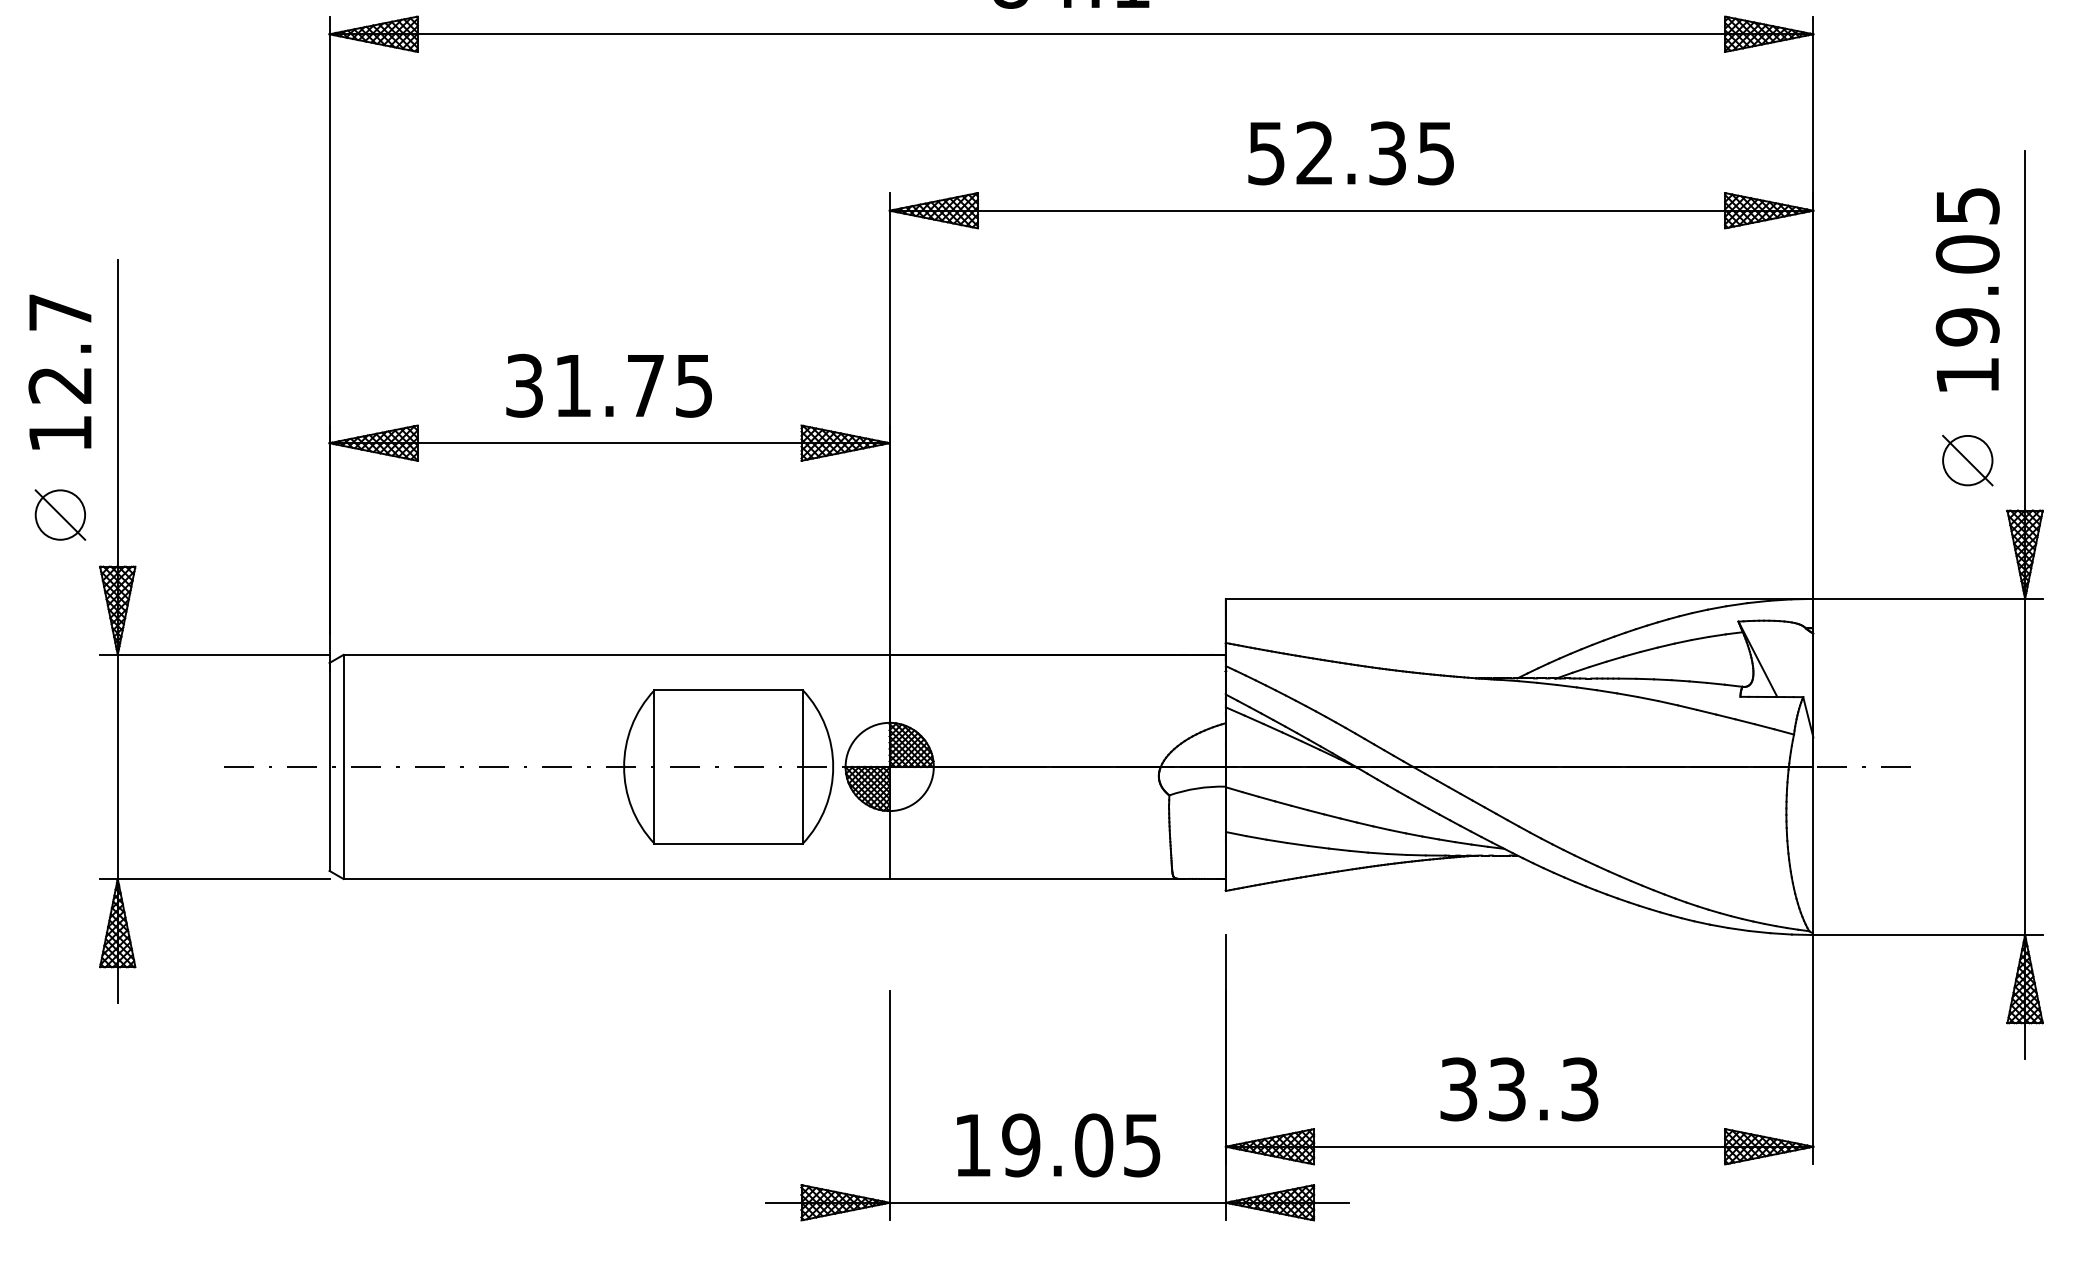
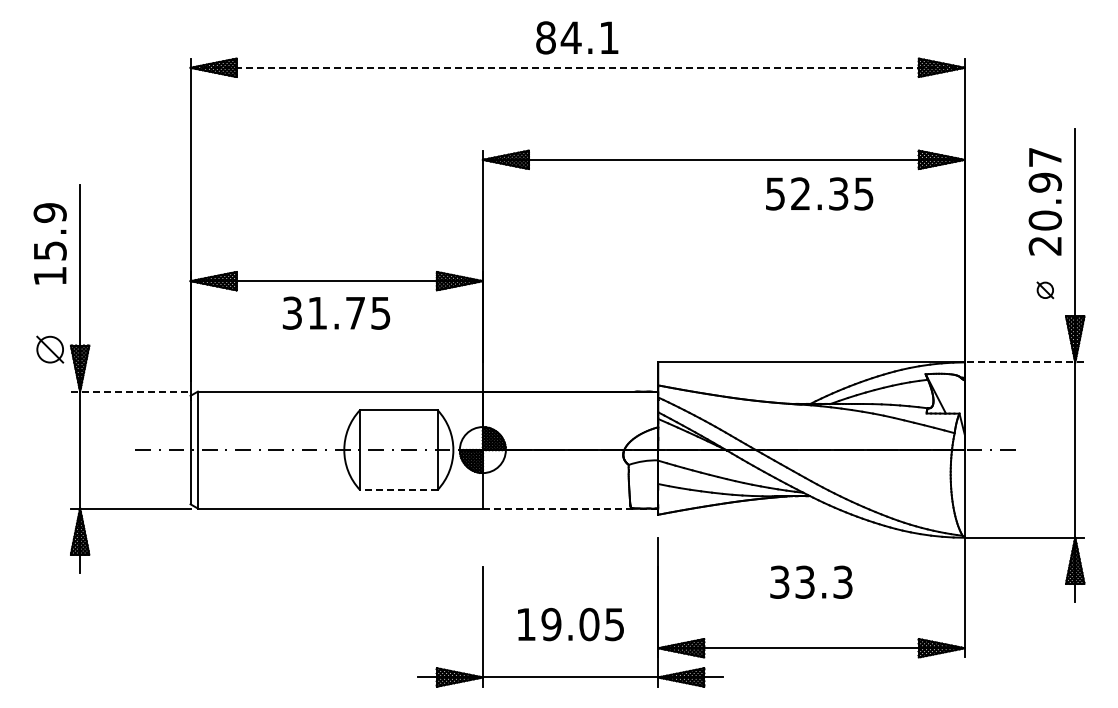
line: (1072, 33) -> (578, 67), solid -> dashed
text: (1350, 152) -> (819, 193), moved
text: (1966, 290) -> (1044, 201), 19.05 -> 20.97
text: (59, 347) -> (49, 231), 12.7 -> 15.9
text: (609, 384) -> (336, 312), moved
part: (1968, 461) -> (1045, 290), size x0.6
part: (60, 514) -> (50, 349), moved
line: (1927, 599) -> (1024, 362), solid -> dashed
line: (214, 654) -> (130, 391), solid -> dashed
line: (727, 844) -> (398, 490), solid -> dashed
line: (1036, 878) -> (559, 508), solid -> dashed
text: (1519, 1087) -> (811, 581), moved
text: (1057, 1145) -> (570, 624), moved

